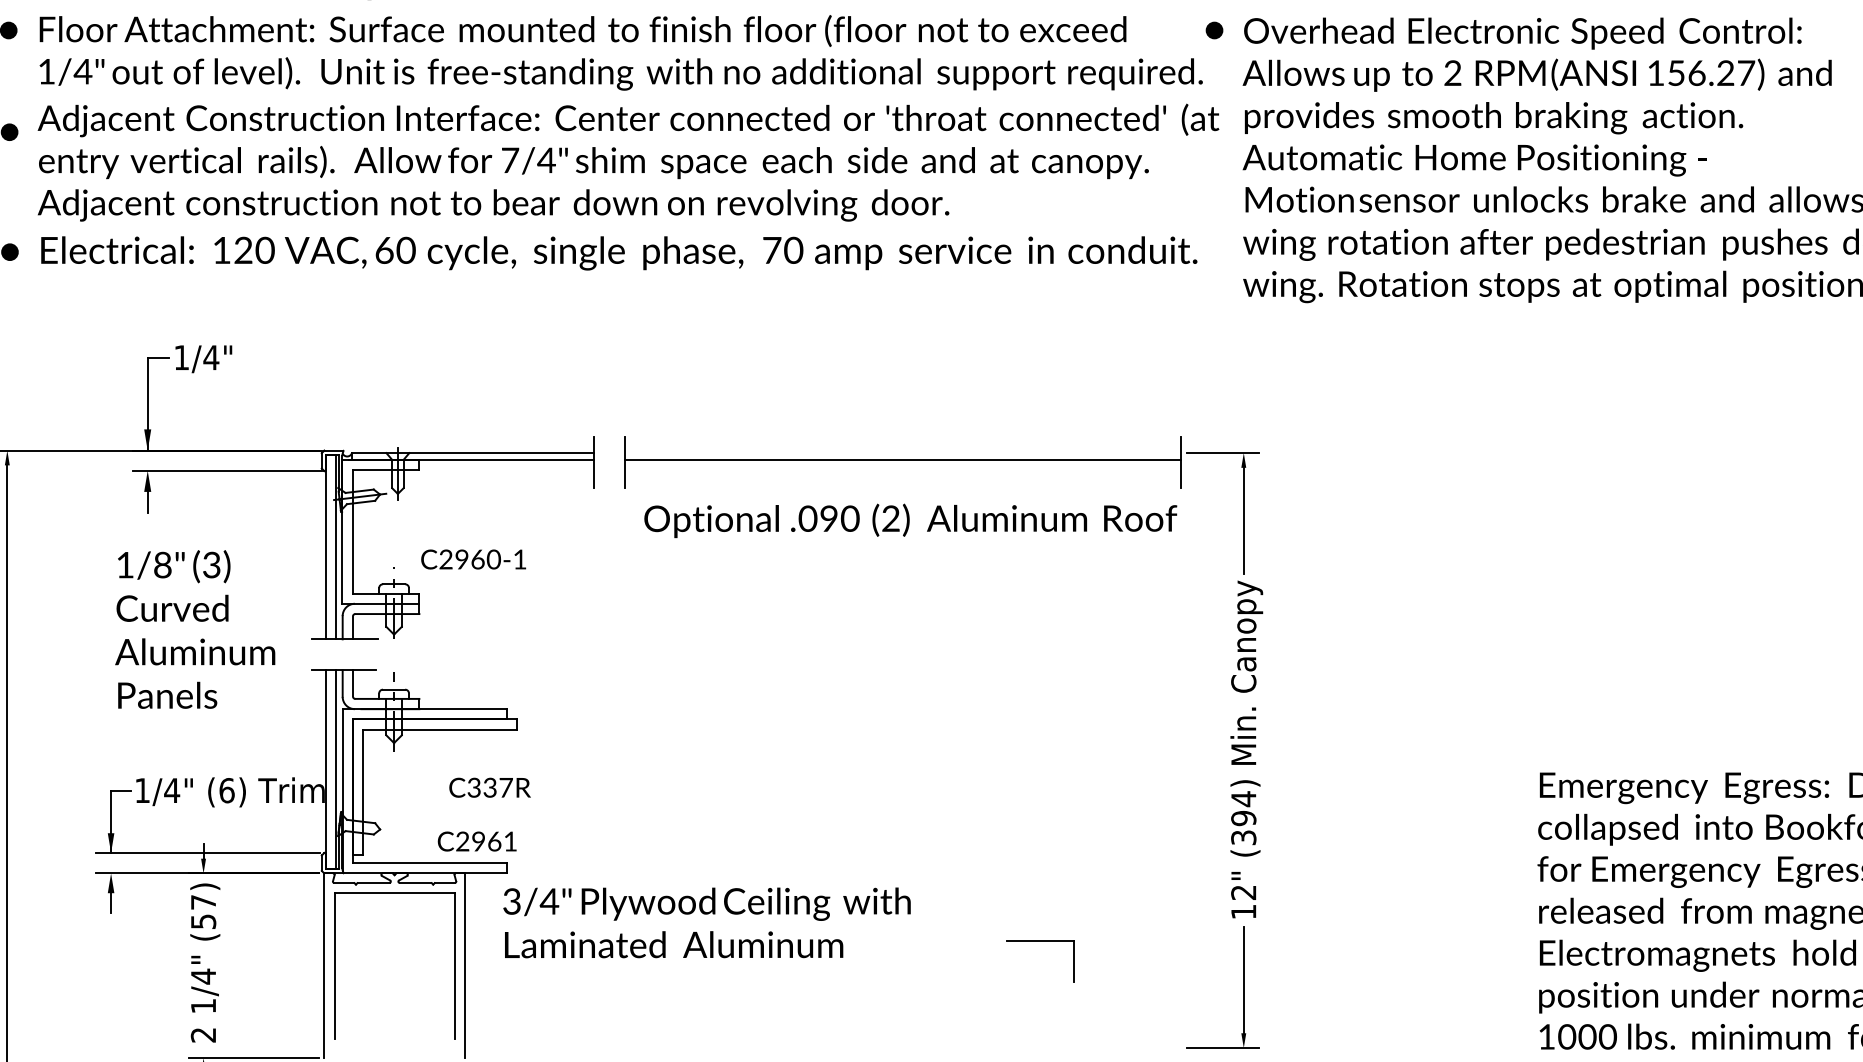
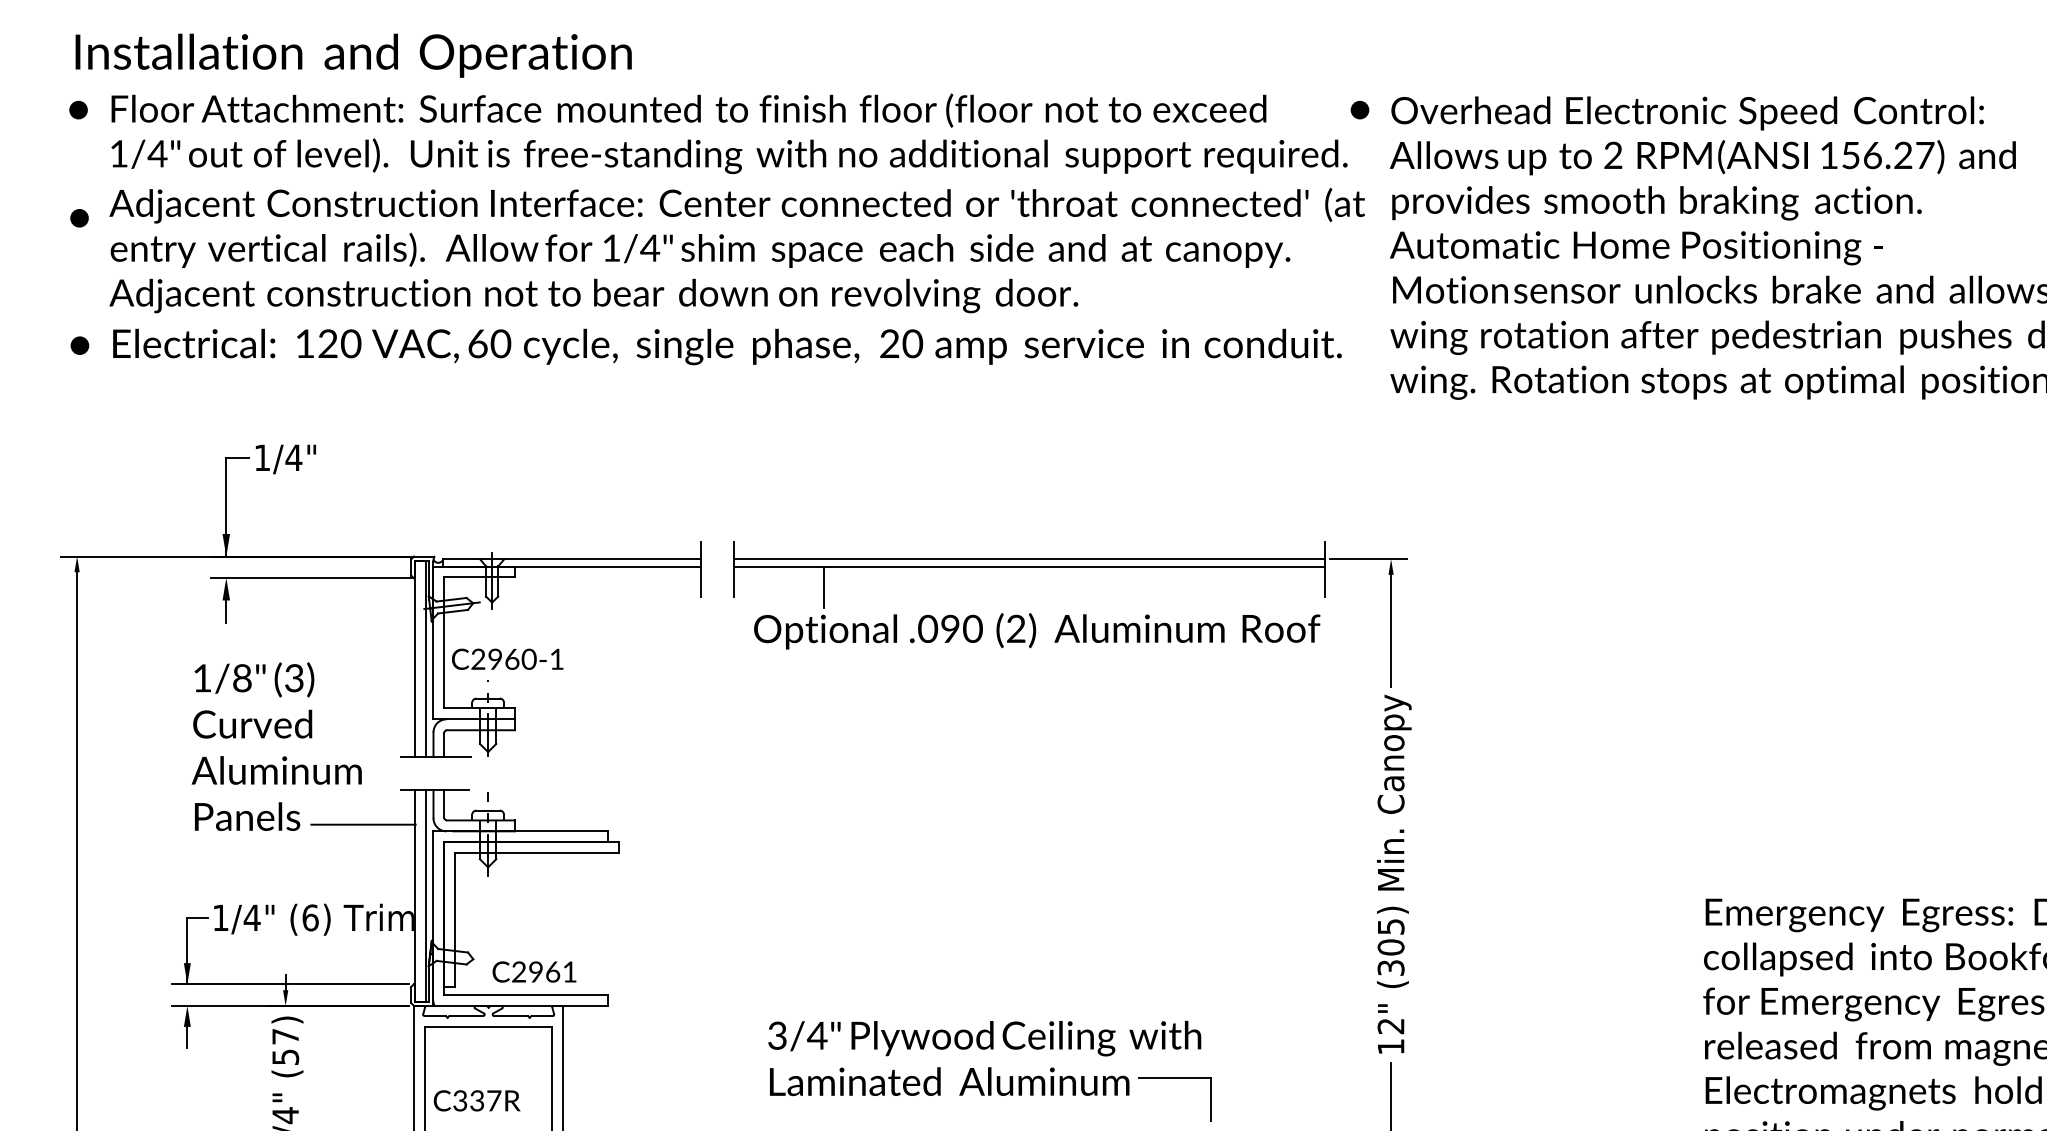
text: (510, 159) -> (611, 247), 7/4" -> 1/4"
text: (771, 250) -> (889, 343), 70 -> 20
line: (902, 453) -> (1028, 559), added
line: (709, 478) -> (823, 586), added
text: (473, 558) -> (507, 658), moved
line: (276, 702) -> (363, 824), added
text: (489, 787) -> (476, 1100), moved
text: (1243, 808) -> (1390, 936), (394) -> (305)
text: (477, 841) -> (534, 971), moved
text: (706, 922) -> (984, 1058), moved

